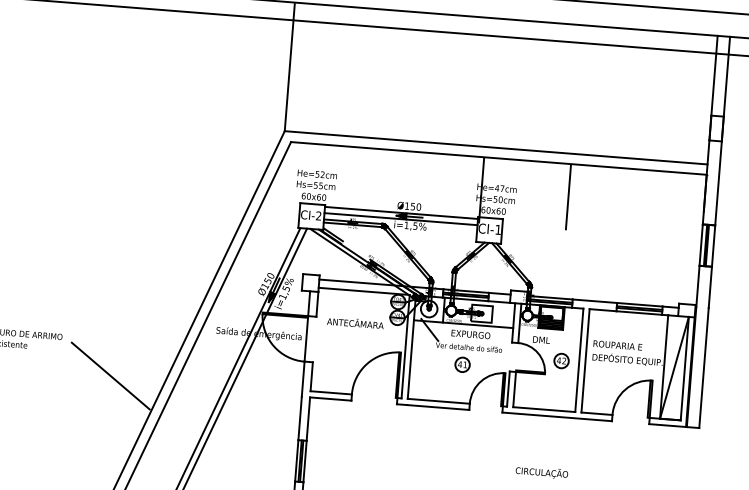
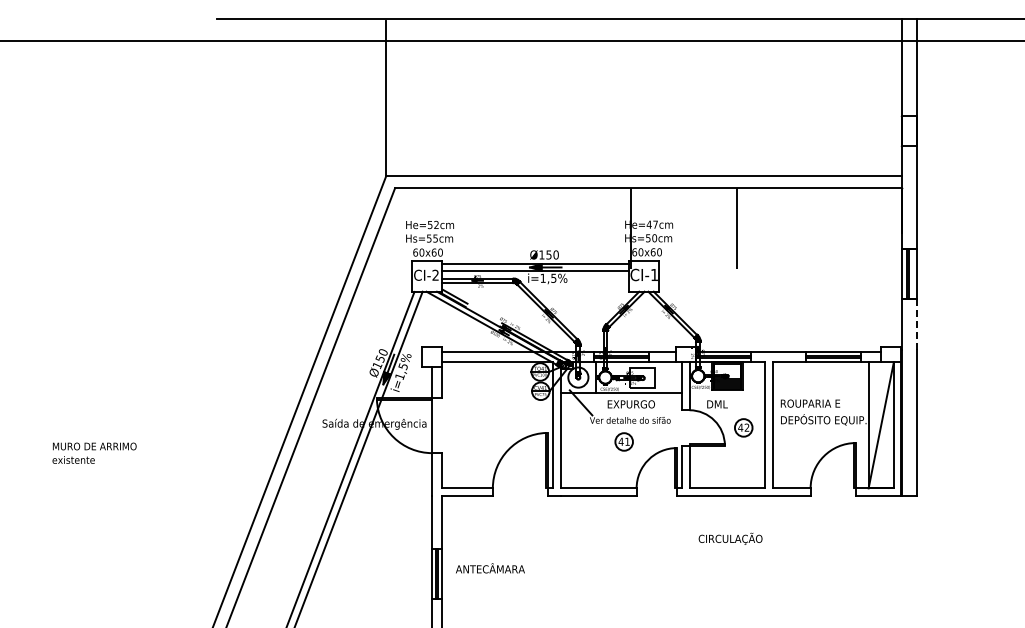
line: (710, 288) -> (917, 325), solid -> dashed
text: (355, 323) -> (490, 568), moved
line: (110, 375) -> (198, 488), removed
text: (541, 472) -> (730, 538), moved

